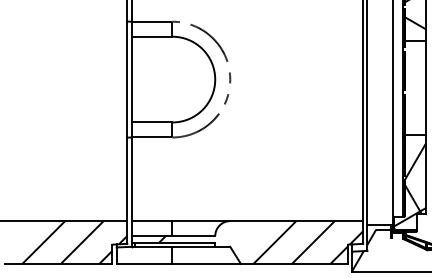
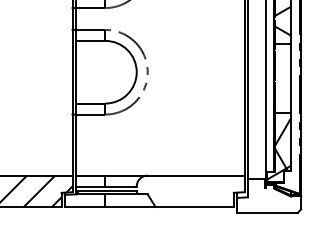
hatch: (260, 241) -> (169, 190), removed
hatch: (372, 249) -> (251, 196), removed

